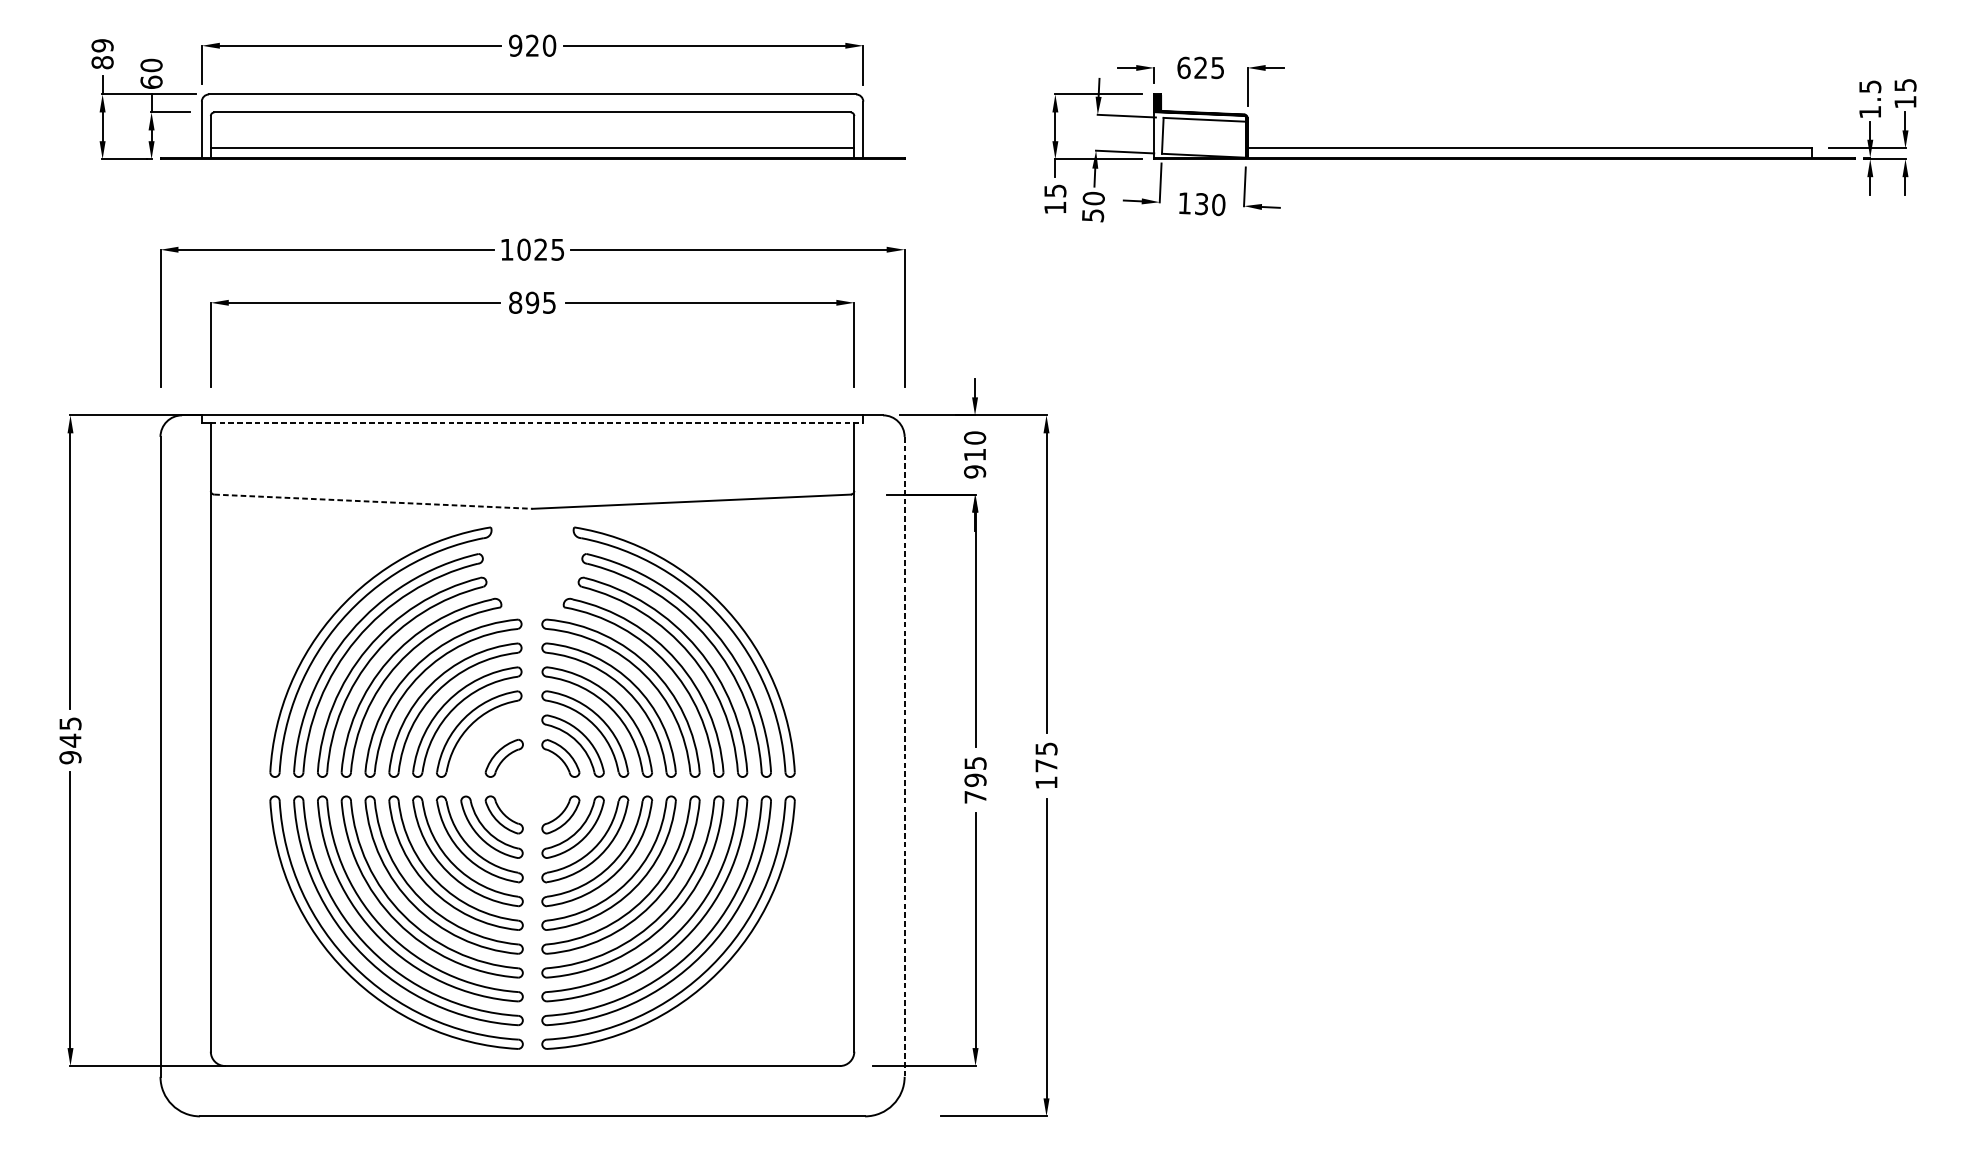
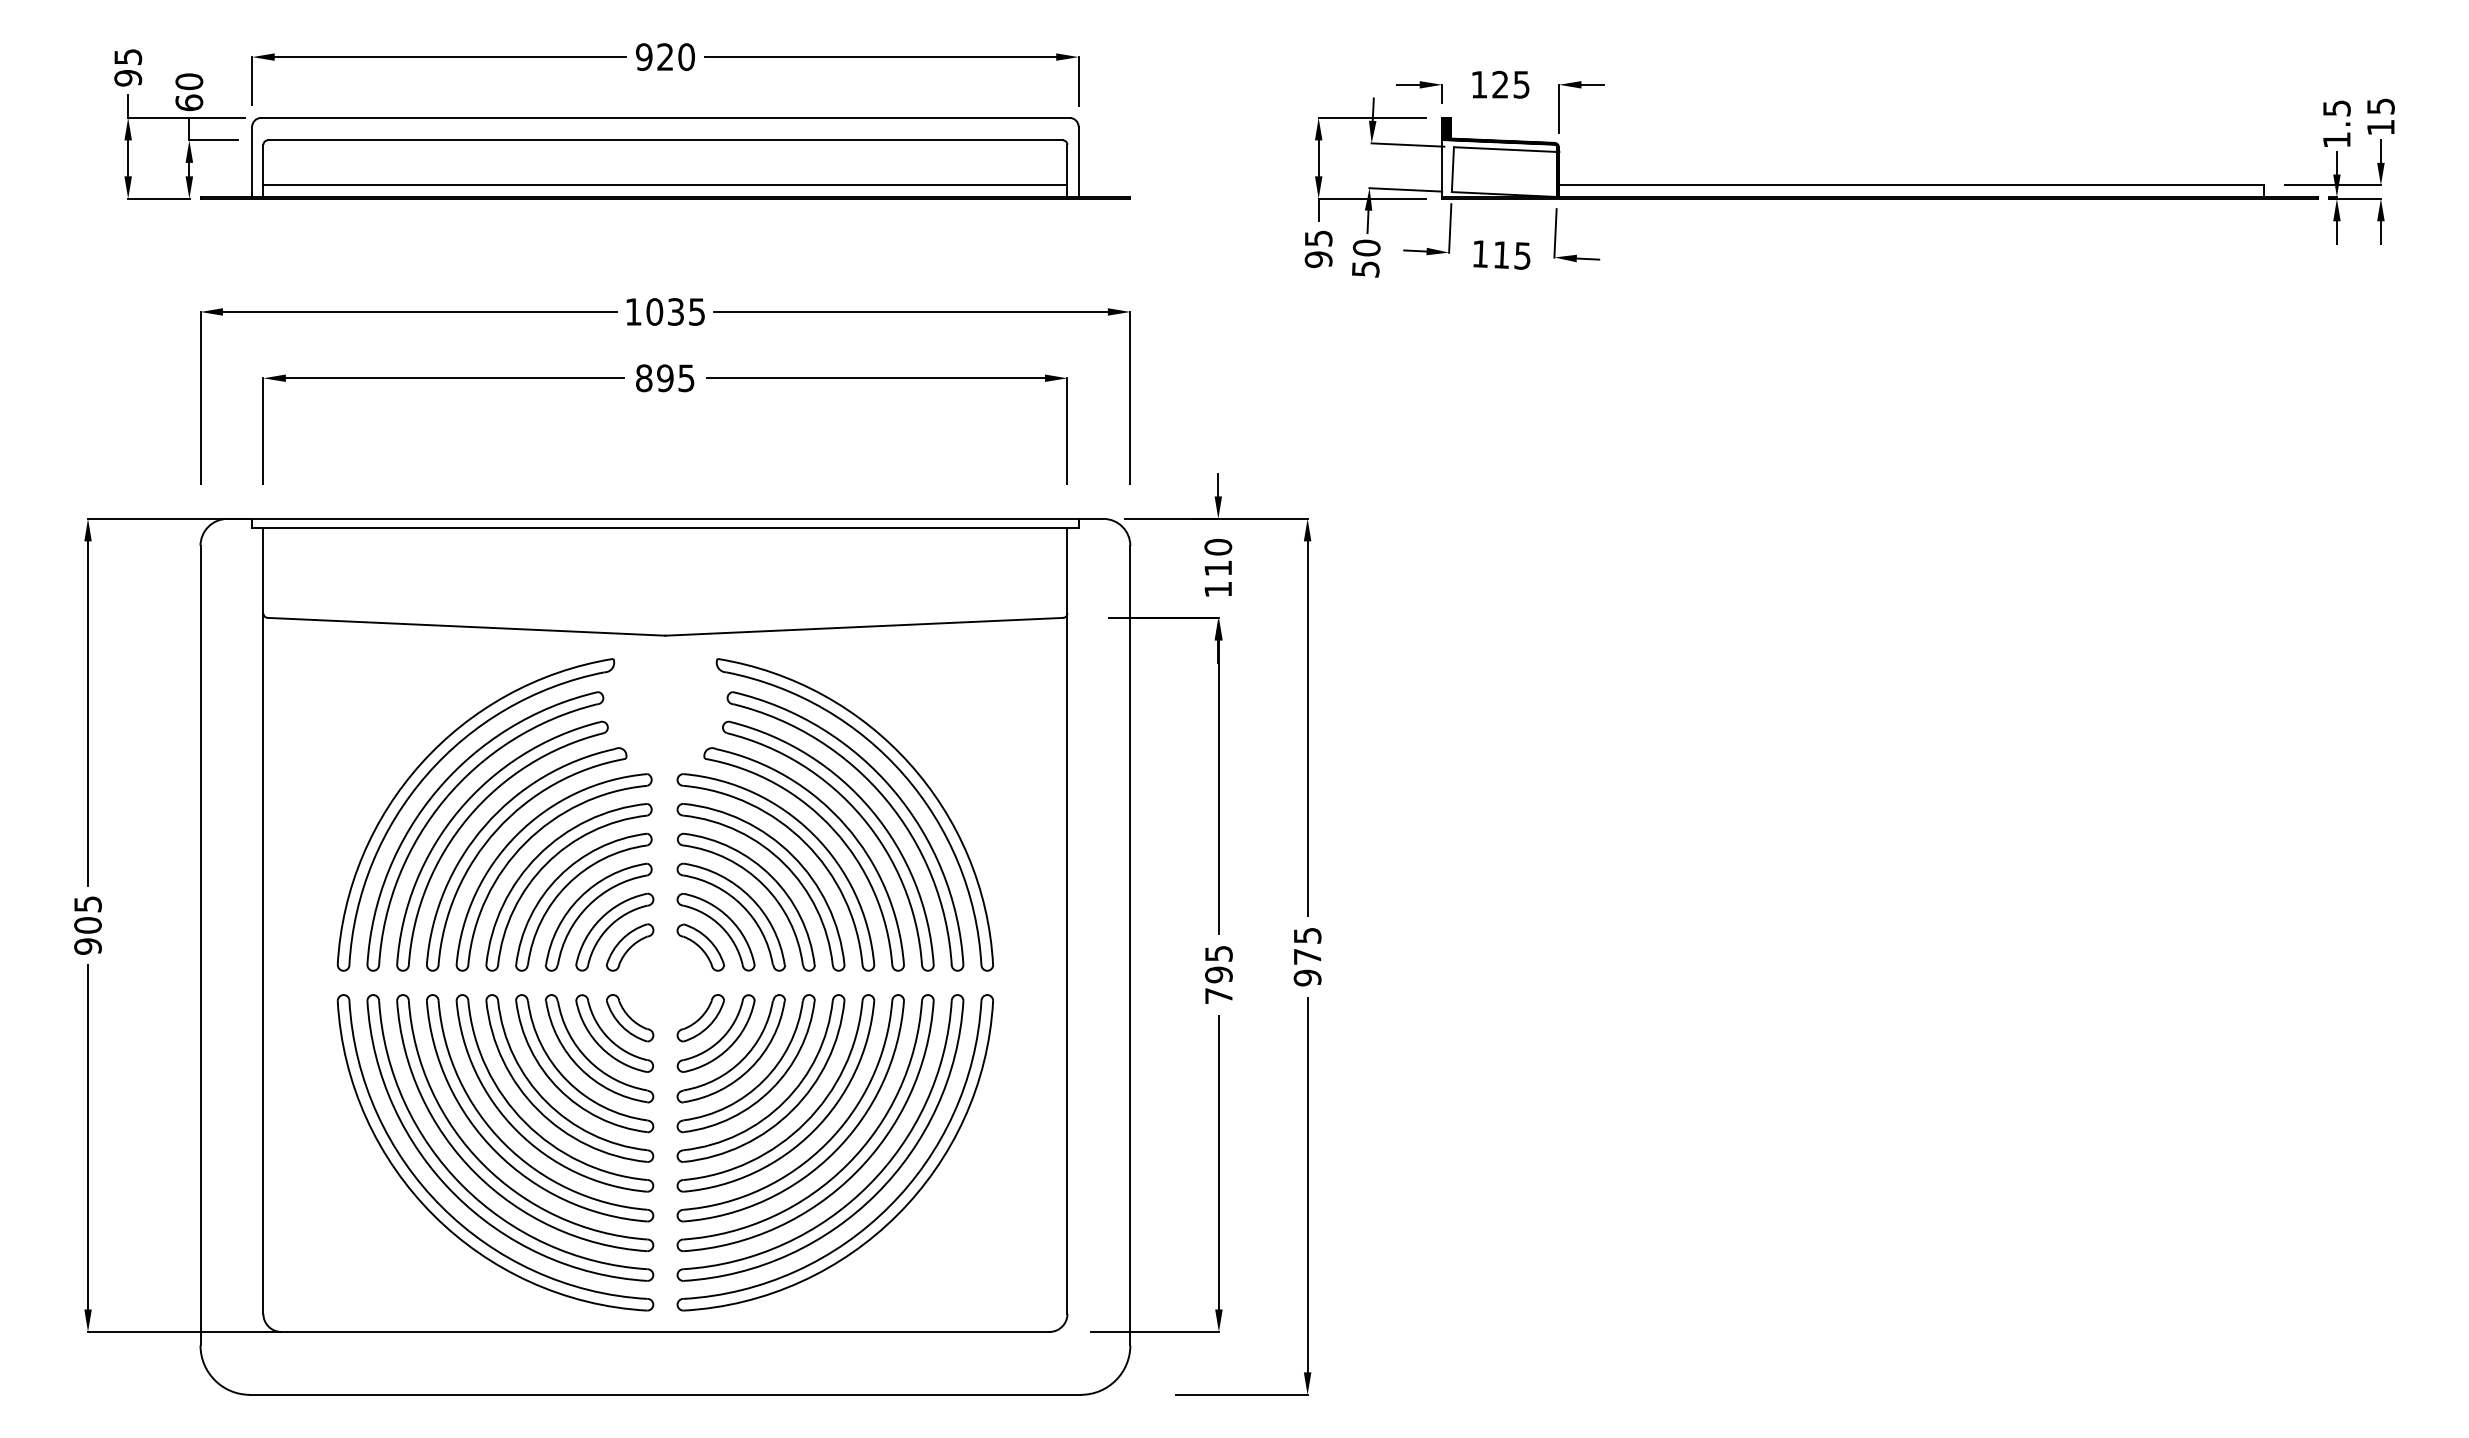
text: (102, 54) -> (128, 67), 89 -> 95
text: (1184, 67) -> (1479, 84), 625 -> 125
text: (1210, 204) -> (1512, 255), 130 -> 115
text: (1055, 207) -> (1318, 259), 15 -> 95
text: (540, 249) -> (675, 311), 1025 -> 1035
line: (537, 422) -> (671, 527), dashed -> solid
text: (975, 471) -> (1218, 589), 910 -> 110
line: (374, 501) -> (467, 626), dashed -> solid
text: (70, 740) -> (87, 925), 945 -> 905
part: (491, 745) -> (614, 931), added
line: (904, 756) -> (1130, 945), dashed -> solid
text: (1046, 782) -> (1307, 977), 175 -> 975

